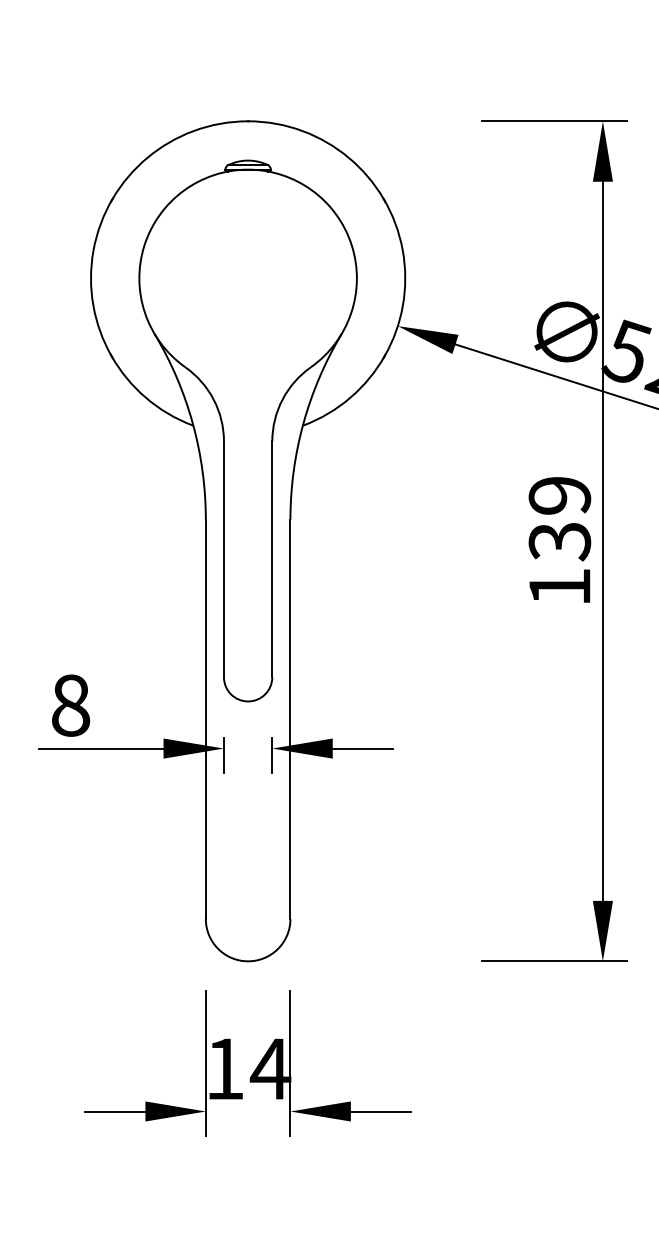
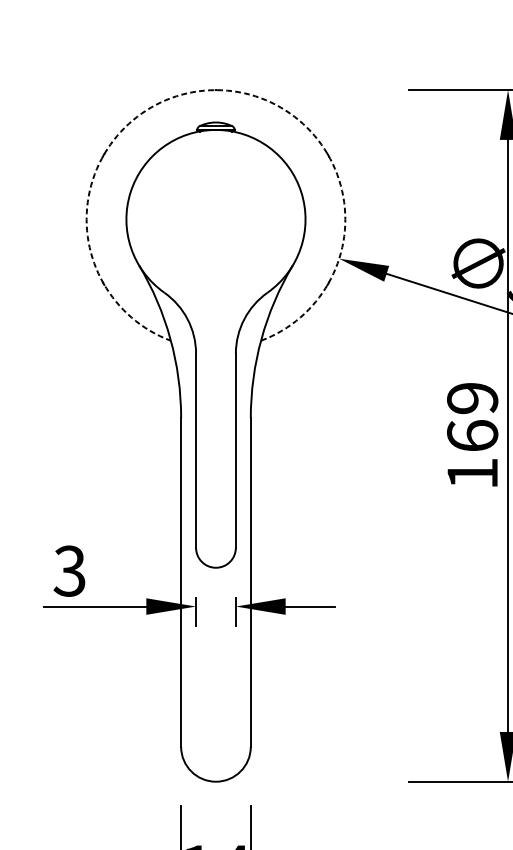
arc: (248, 121) -> (216, 90), solid -> dashed
text: (559, 541) -> (472, 436), 139 -> 169
text: (70, 705) -> (69, 571), 8 -> 3

